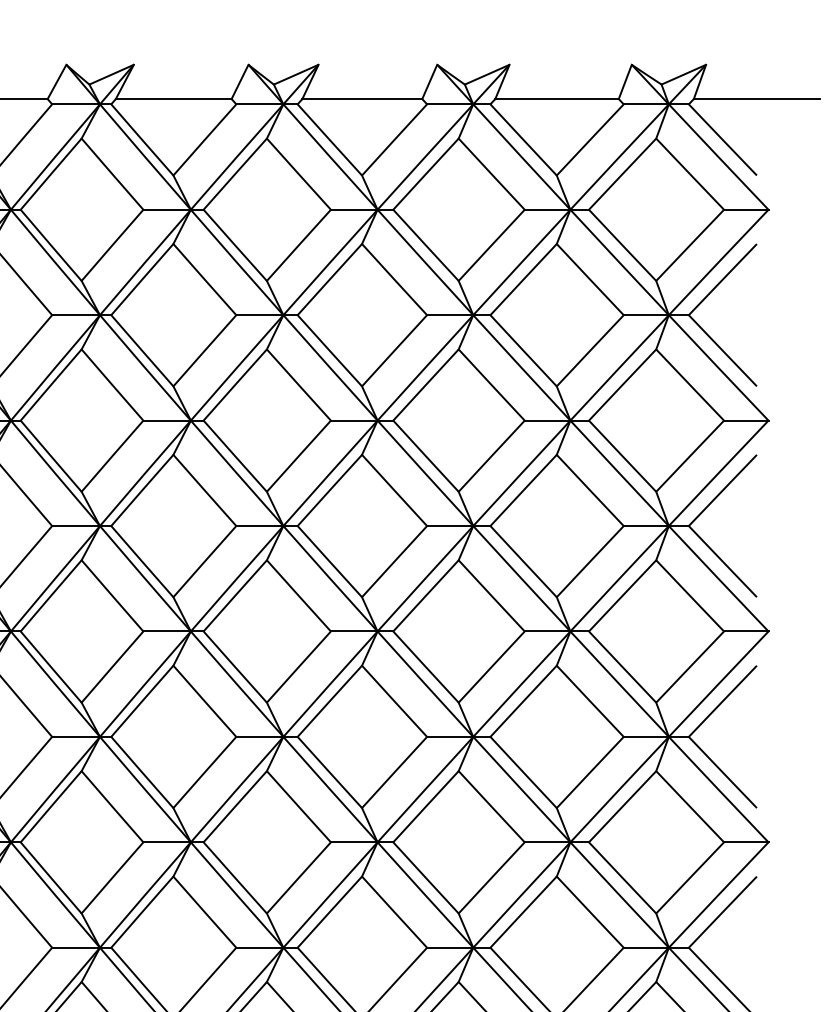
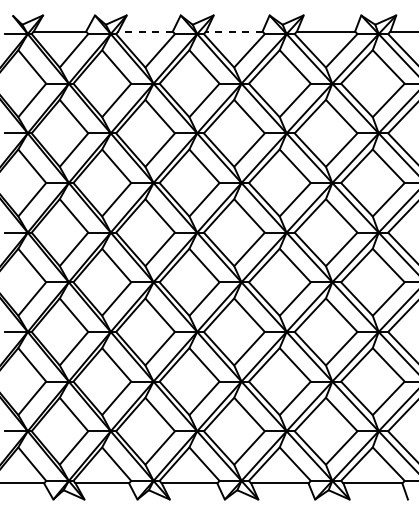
line: (173, 98) -> (145, 31), solid -> dashed
line: (360, 98) -> (233, 31), solid -> dashed

